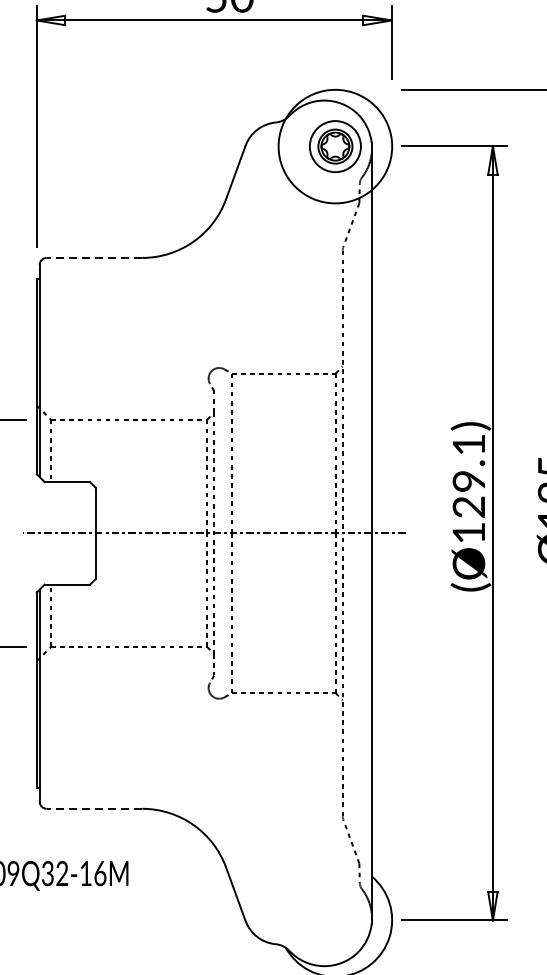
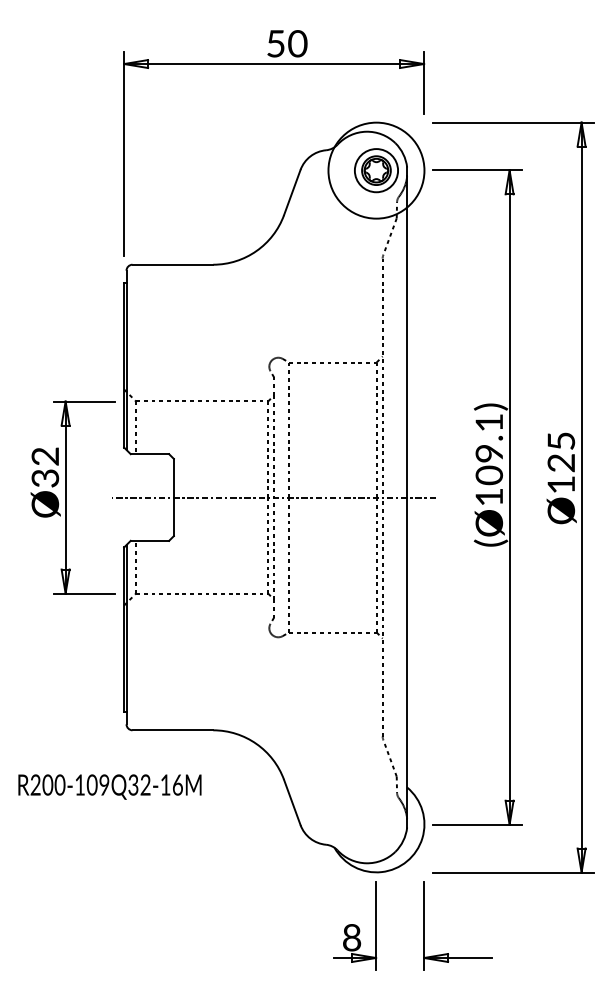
line: (94, 257) -> (172, 264), dashed -> solid
text: (469, 507) -> (489, 475), (Ø129.1) -> (Ø109.1)
line: (94, 809) -> (172, 730), dashed -> solid

